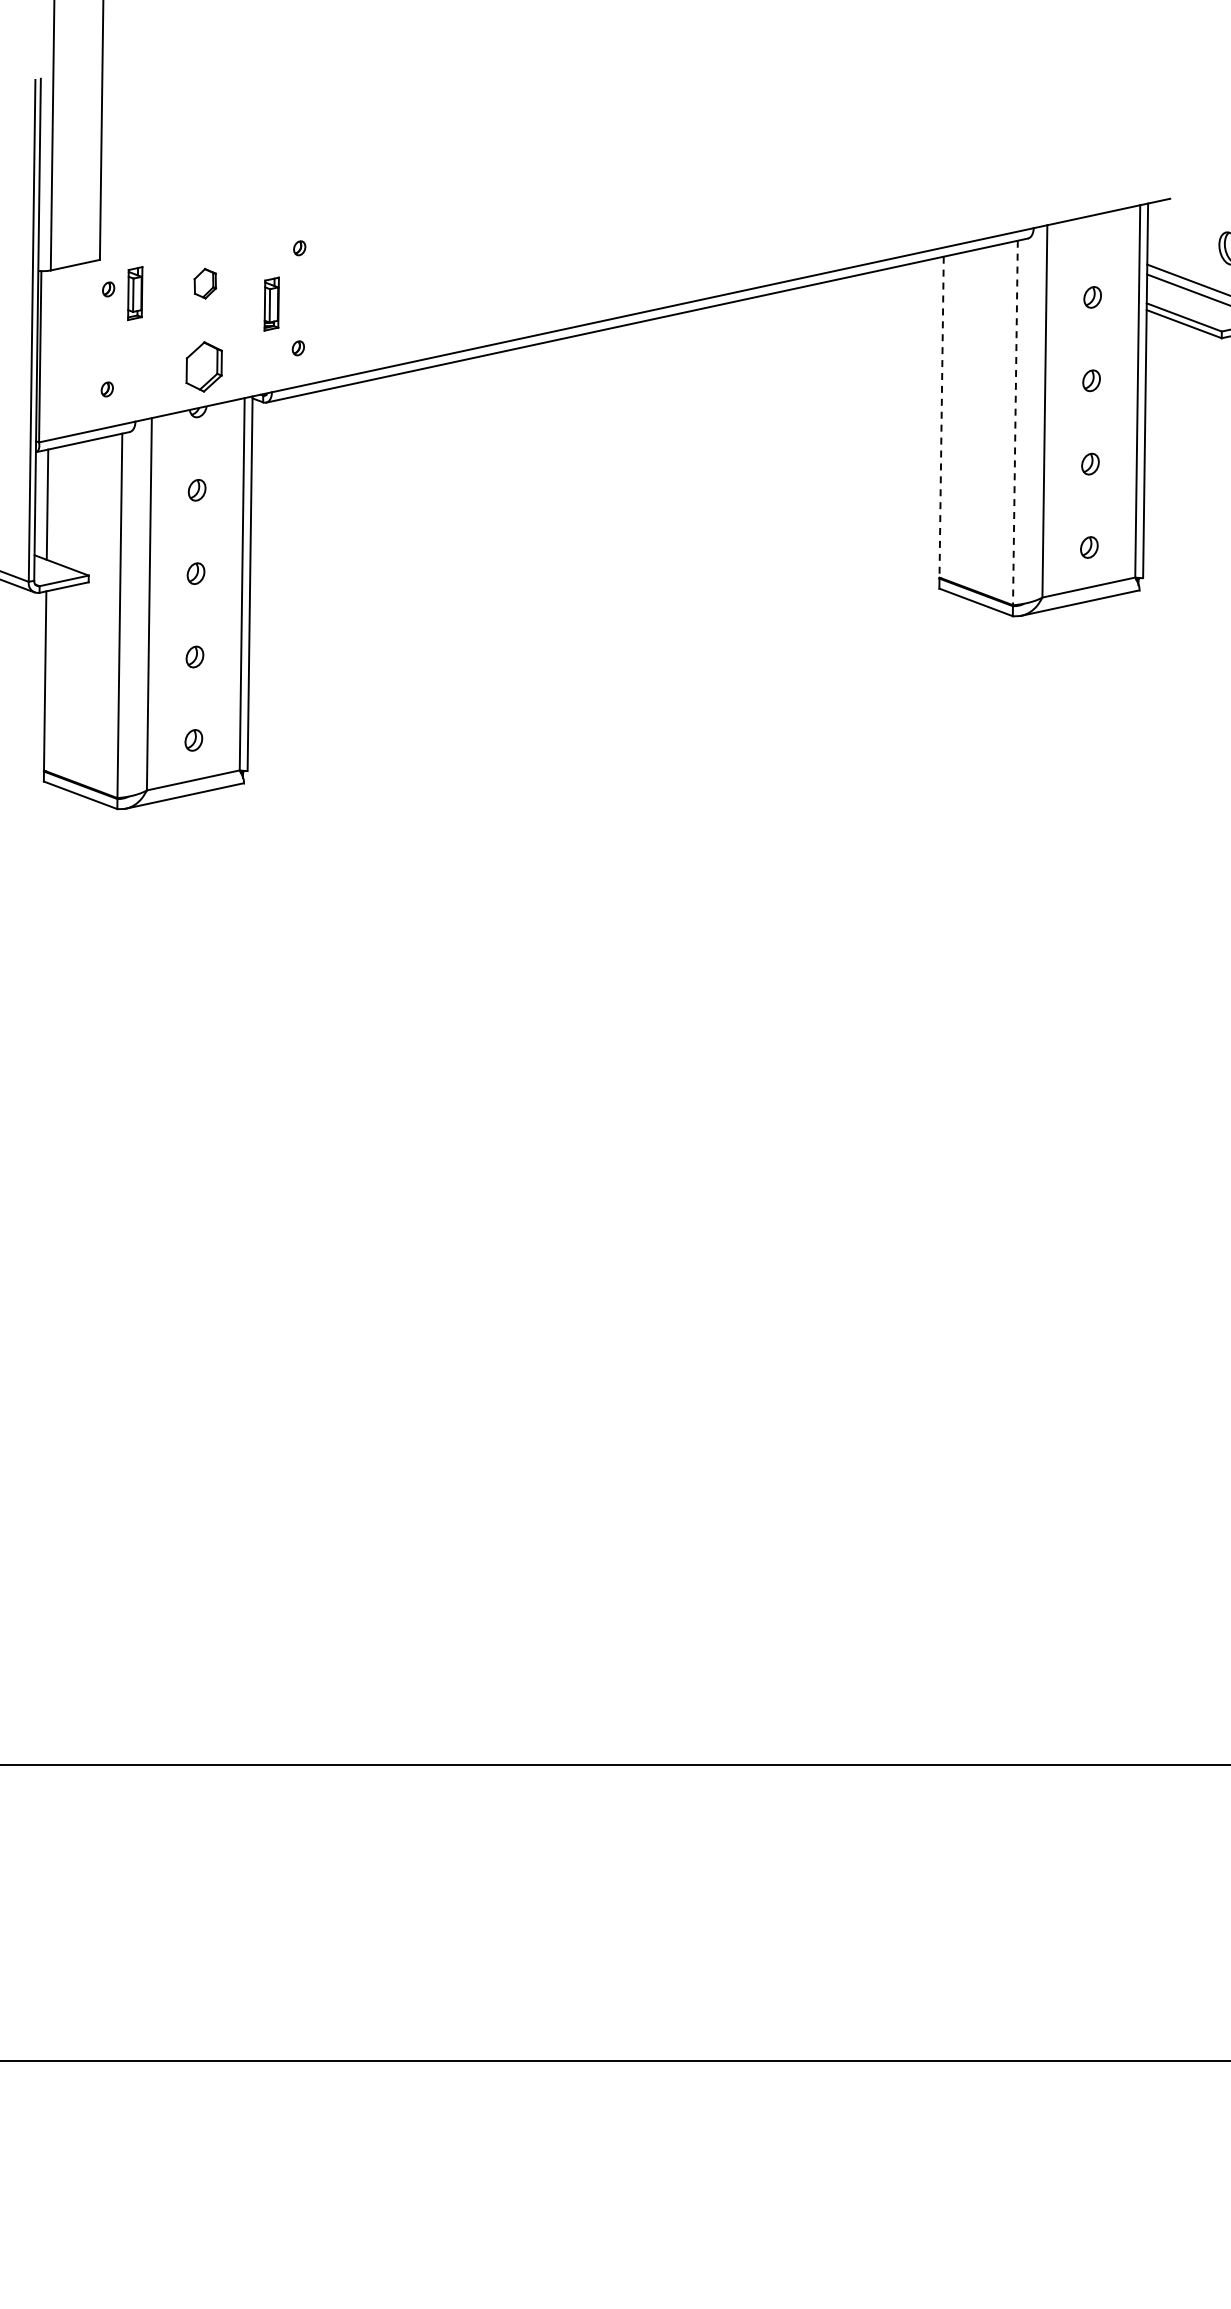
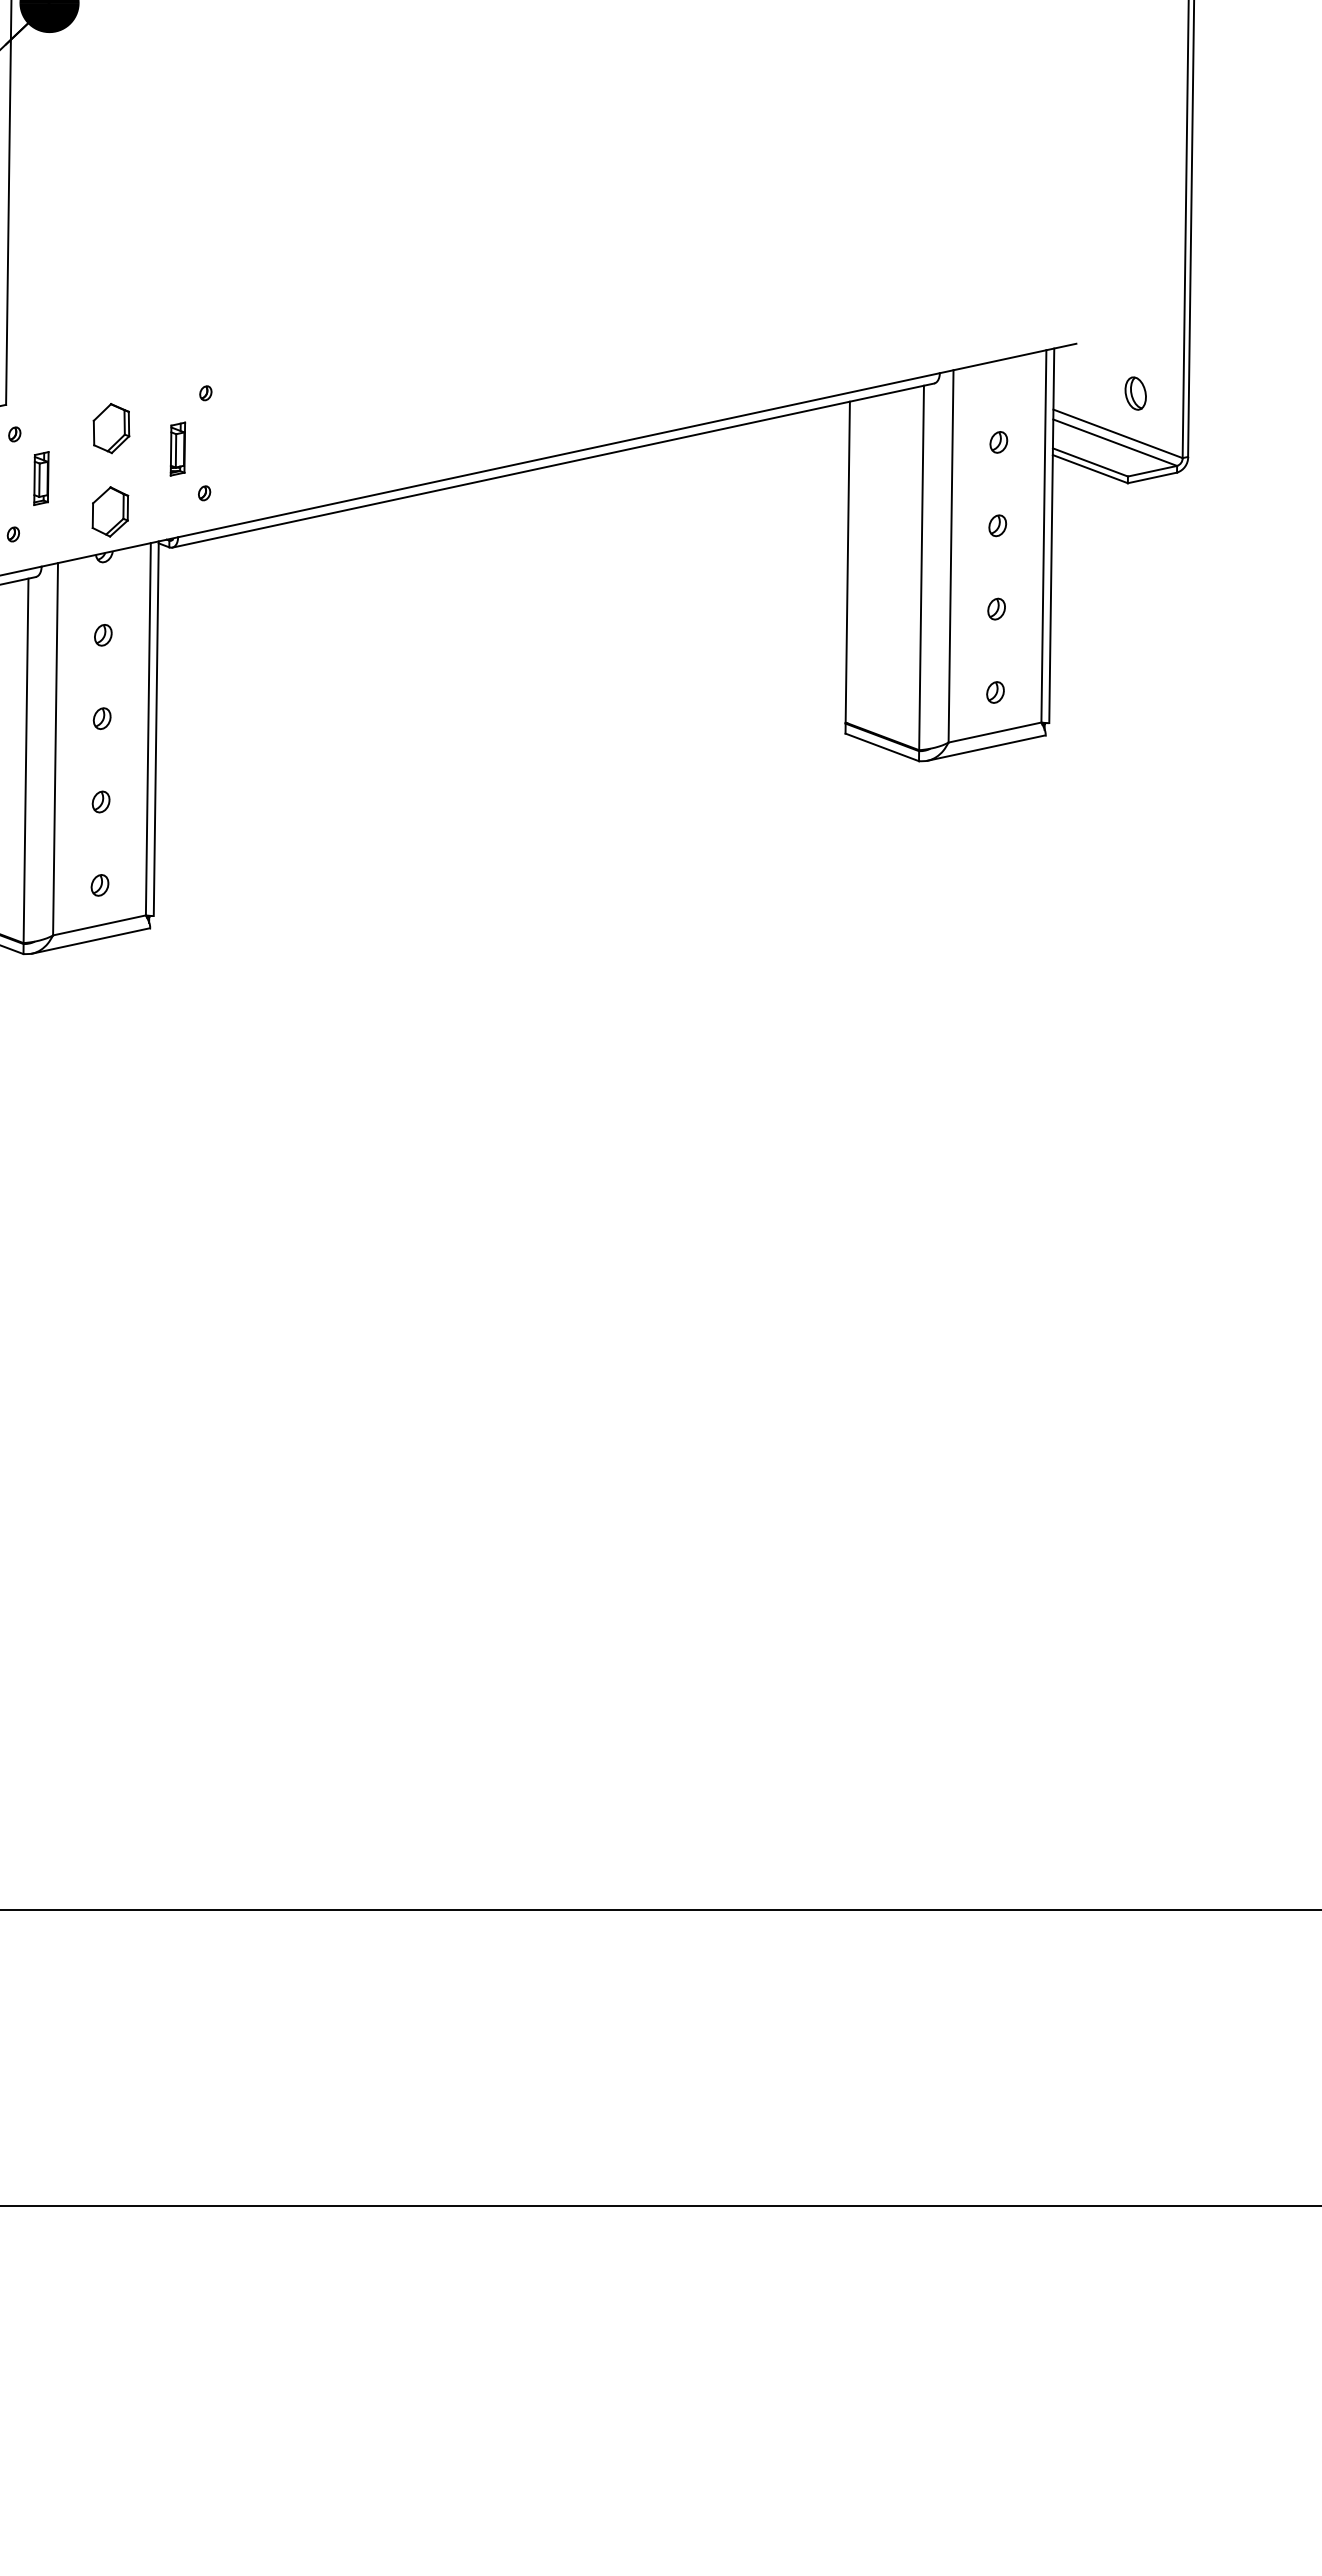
part: (205, 283) -> (111, 428), size x1.67
part: (135, 293) -> (41, 478), moved
line: (941, 417) -> (847, 562), dashed -> solid
line: (1015, 423) -> (921, 568), dashed -> solid

